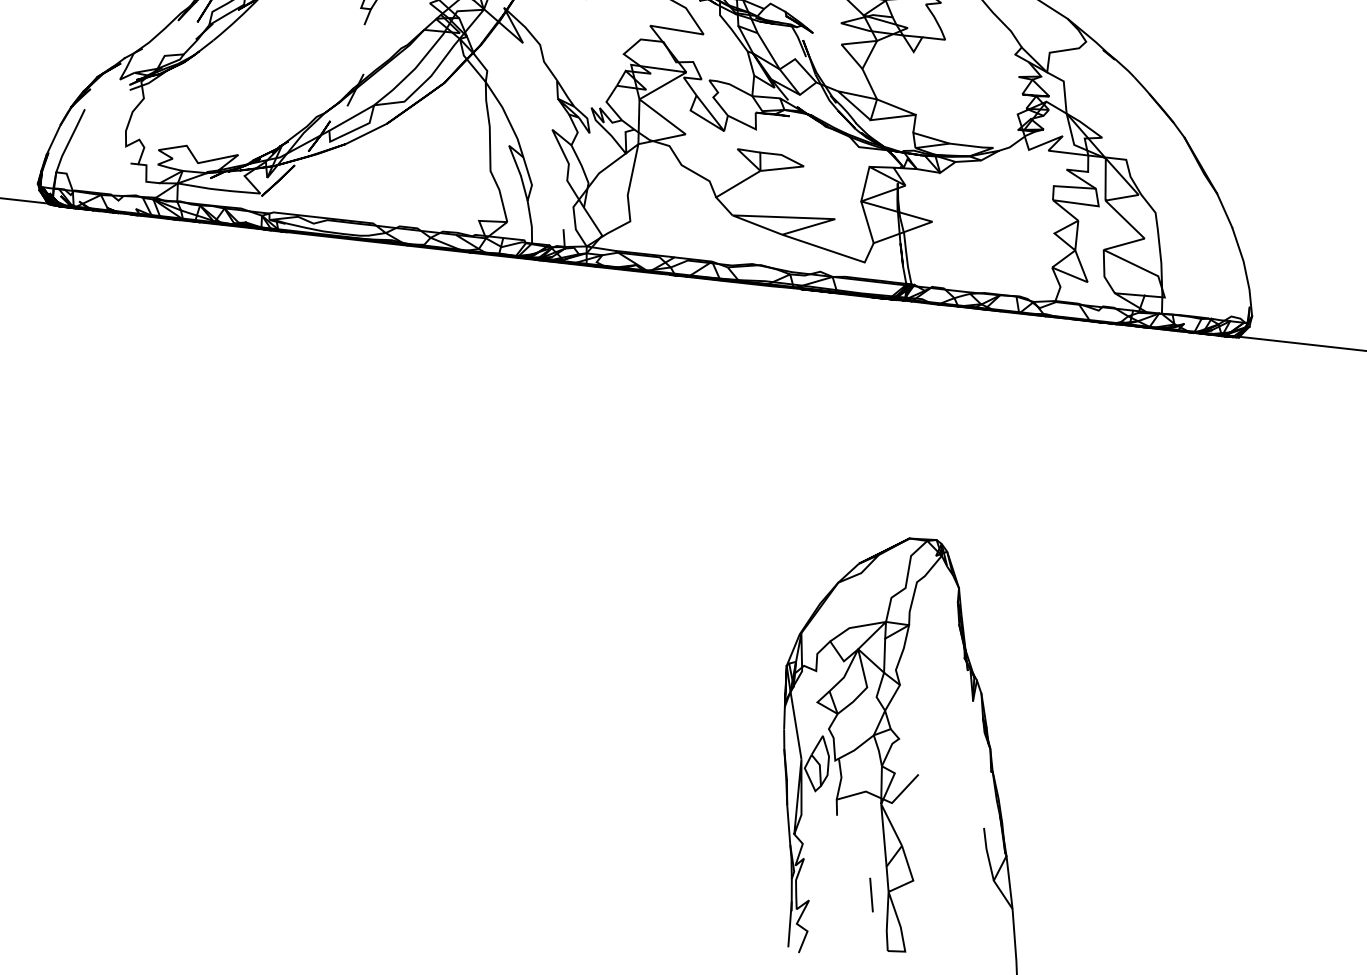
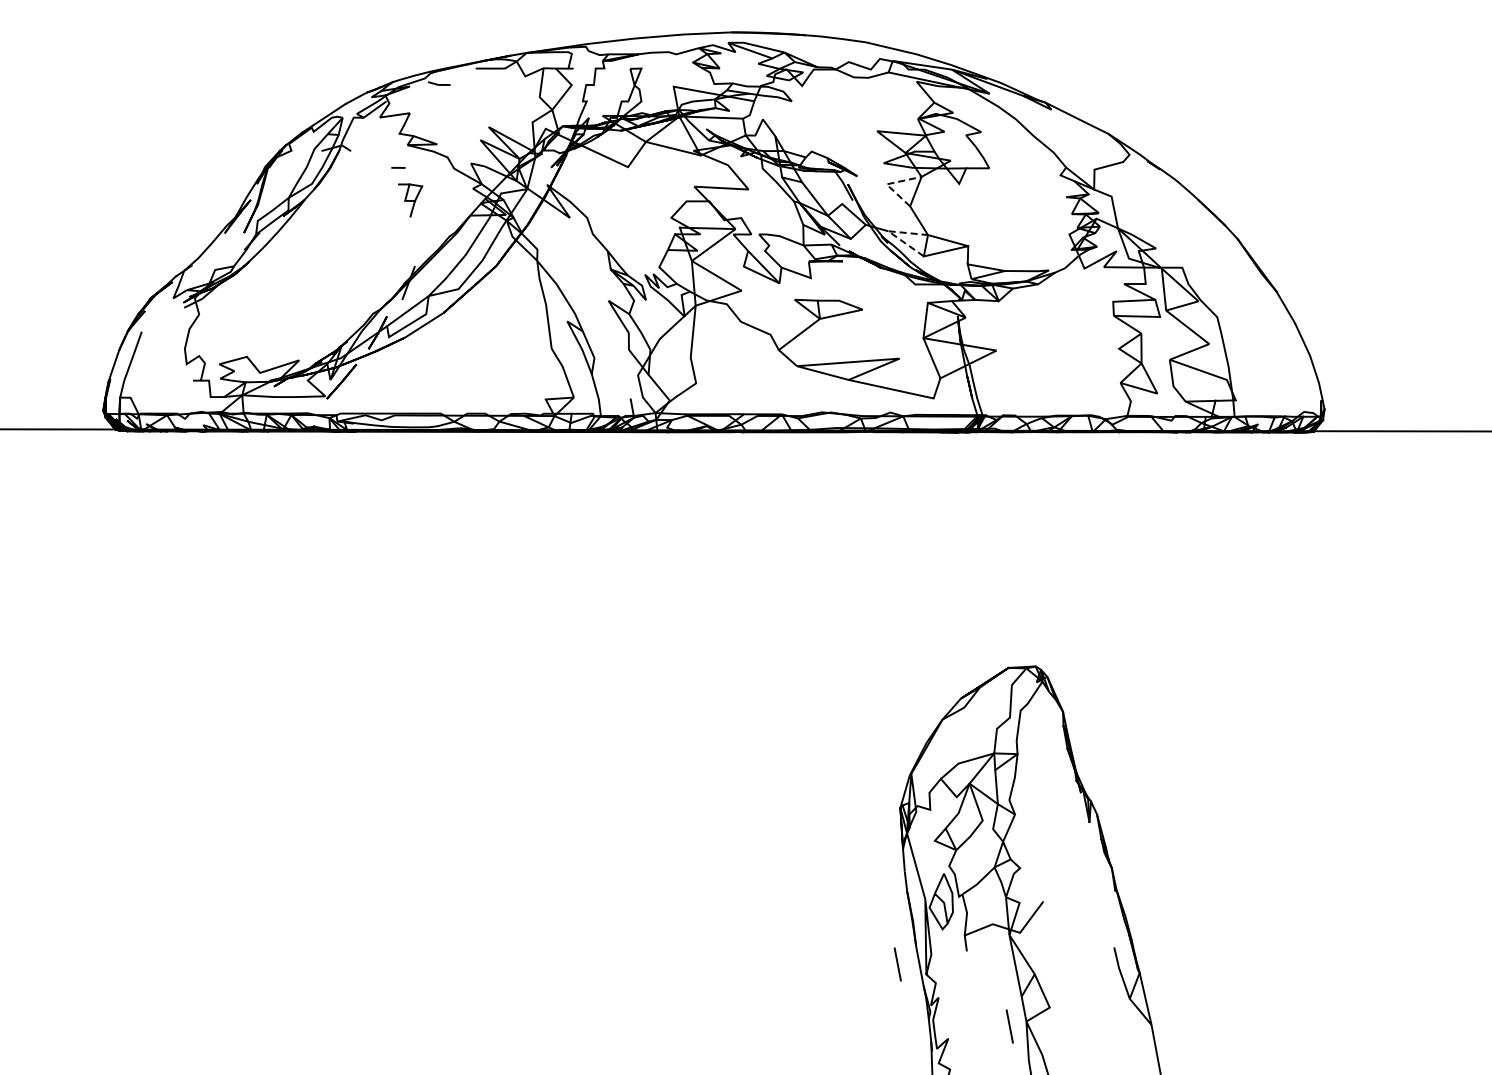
line: (842, 44) -> (887, 184), solid -> dashed
line: (839, 91) -> (889, 231), solid -> dashed
line: (766, 821) -> (897, 964), added

